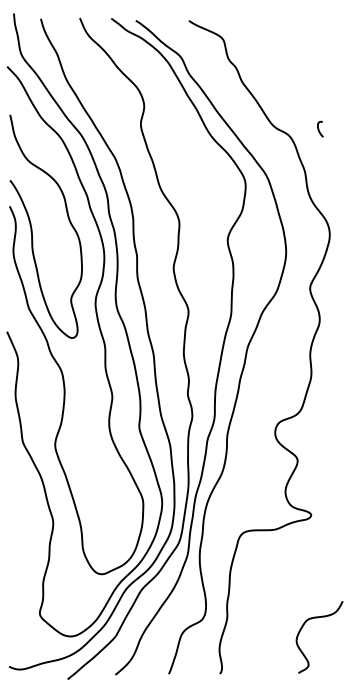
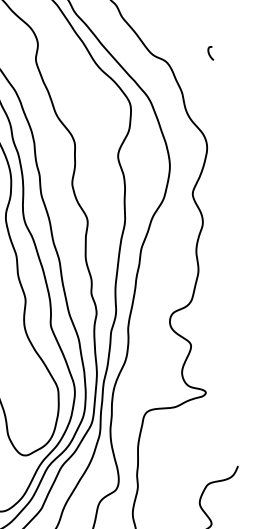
curve: (319, 128) -> (209, 52), moved

